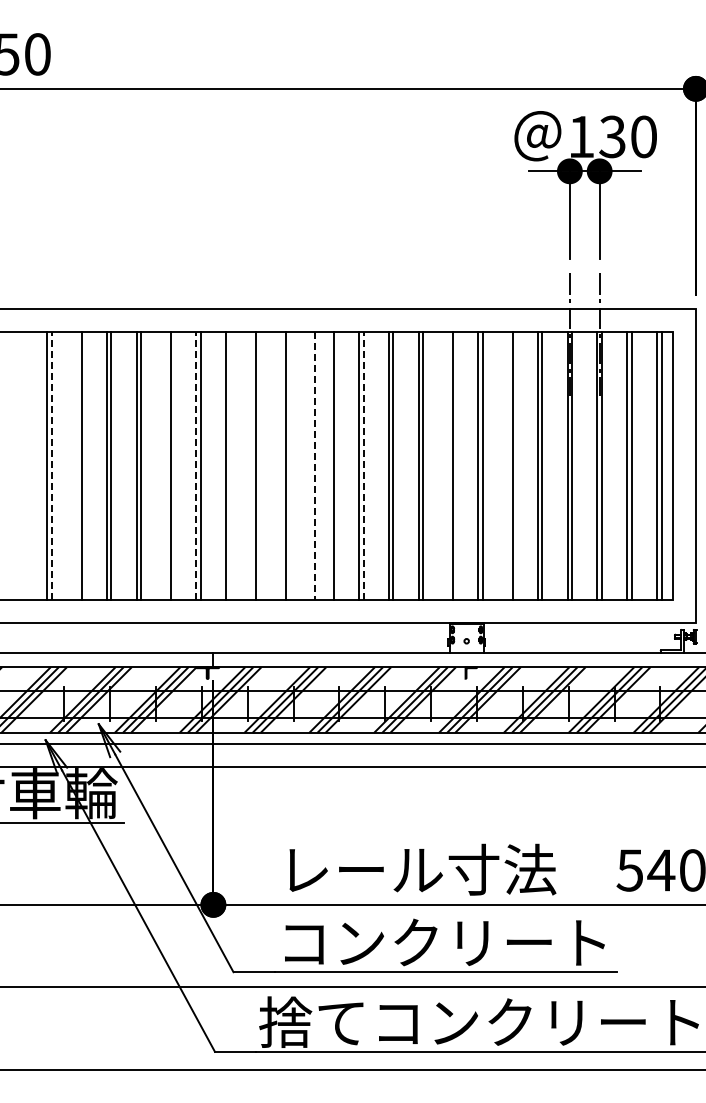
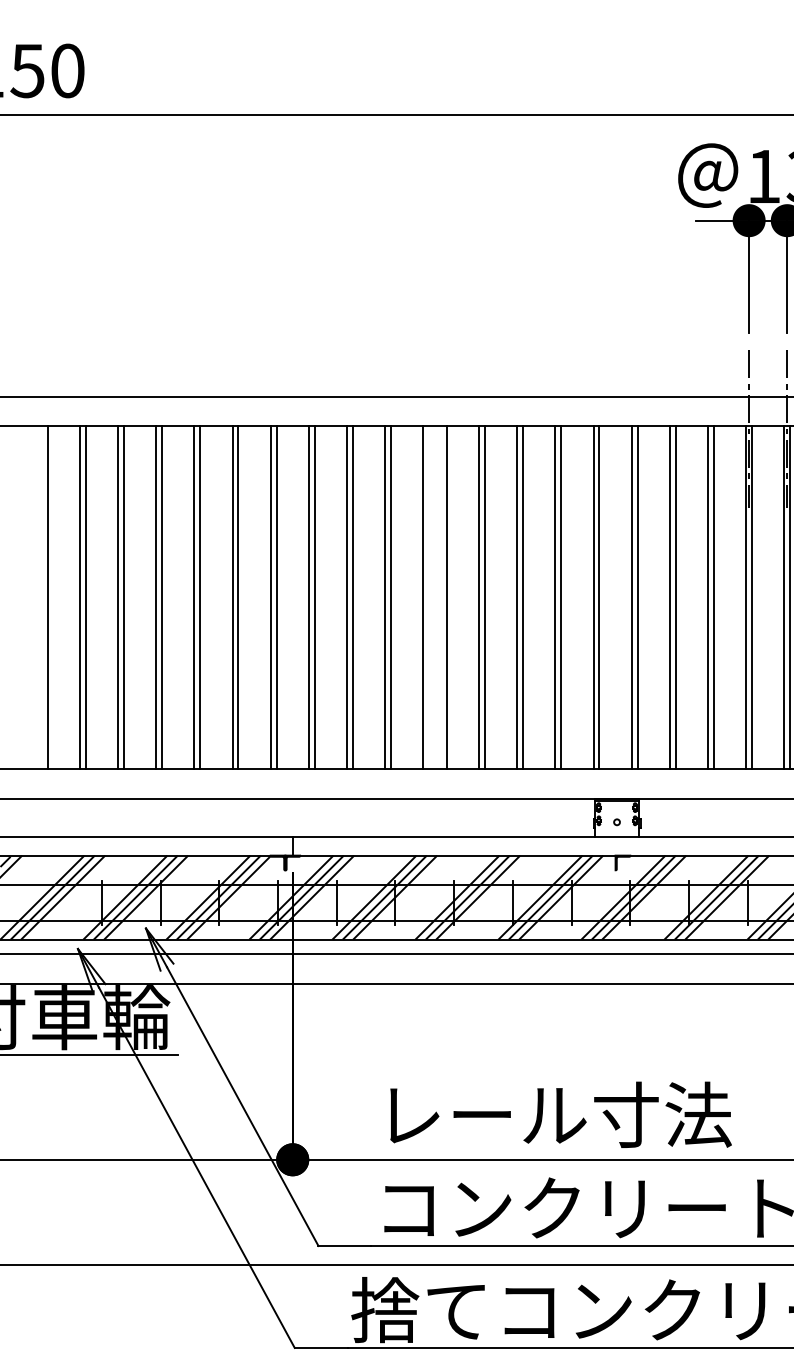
line: (22, 465) -> (48, 597), added
line: (51, 465) -> (85, 597), dashed -> solid
line: (77, 465) -> (118, 597), added
line: (166, 465) -> (232, 597), added
line: (196, 465) -> (271, 597), dashed -> solid
line: (230, 465) -> (314, 597), added
line: (260, 465) -> (353, 597), added
line: (290, 465) -> (391, 597), added
line: (363, 465) -> (484, 597), dashed -> solid
line: (448, 465) -> (593, 597), added
line: (507, 465) -> (669, 597), added
line: (315, 466) -> (423, 598), dashed -> solid

